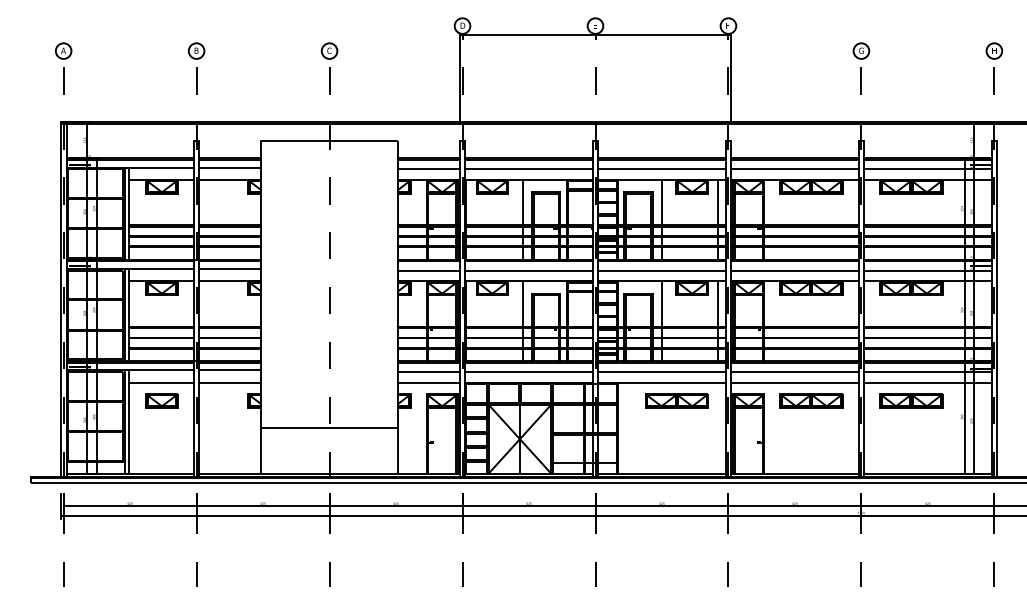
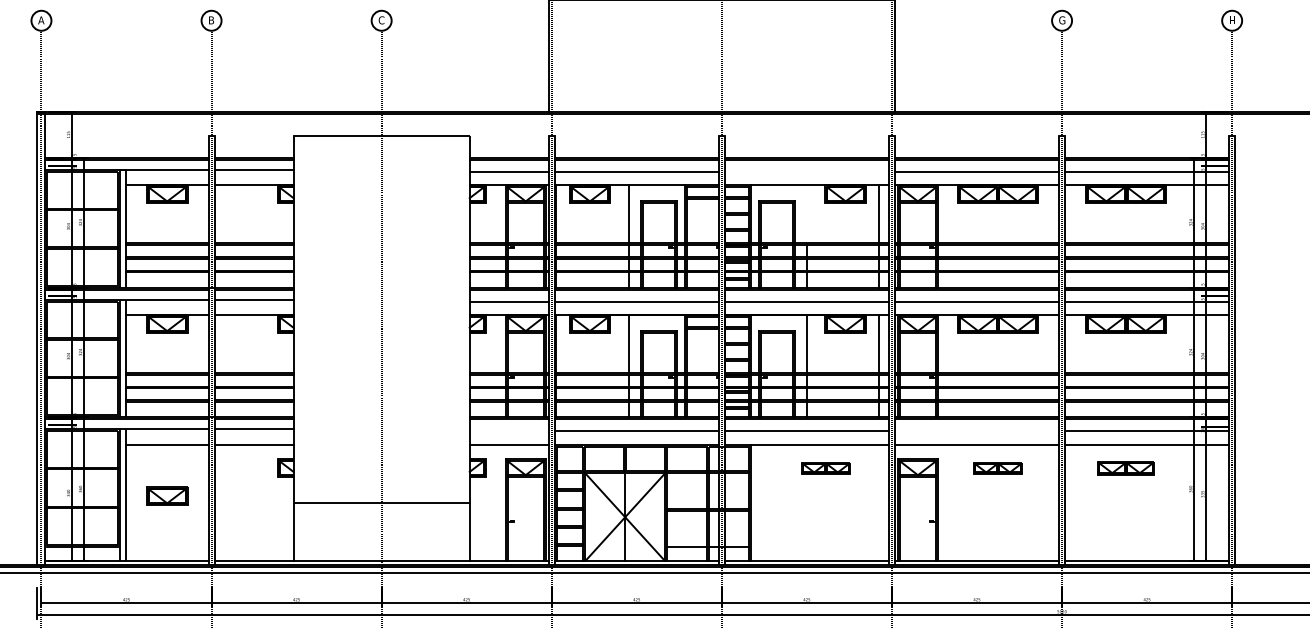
line: (661, 169) -> (806, 172), removed
line: (661, 202) -> (806, 214), removed
line: (429, 371) -> (509, 430), removed
line: (794, 371) -> (976, 430), removed
part: (161, 400) -> (166, 495), moved
part: (676, 400) -> (825, 467), size x0.6
part: (811, 400) -> (998, 467), size x0.6
part: (911, 400) -> (1126, 467), size x0.7

